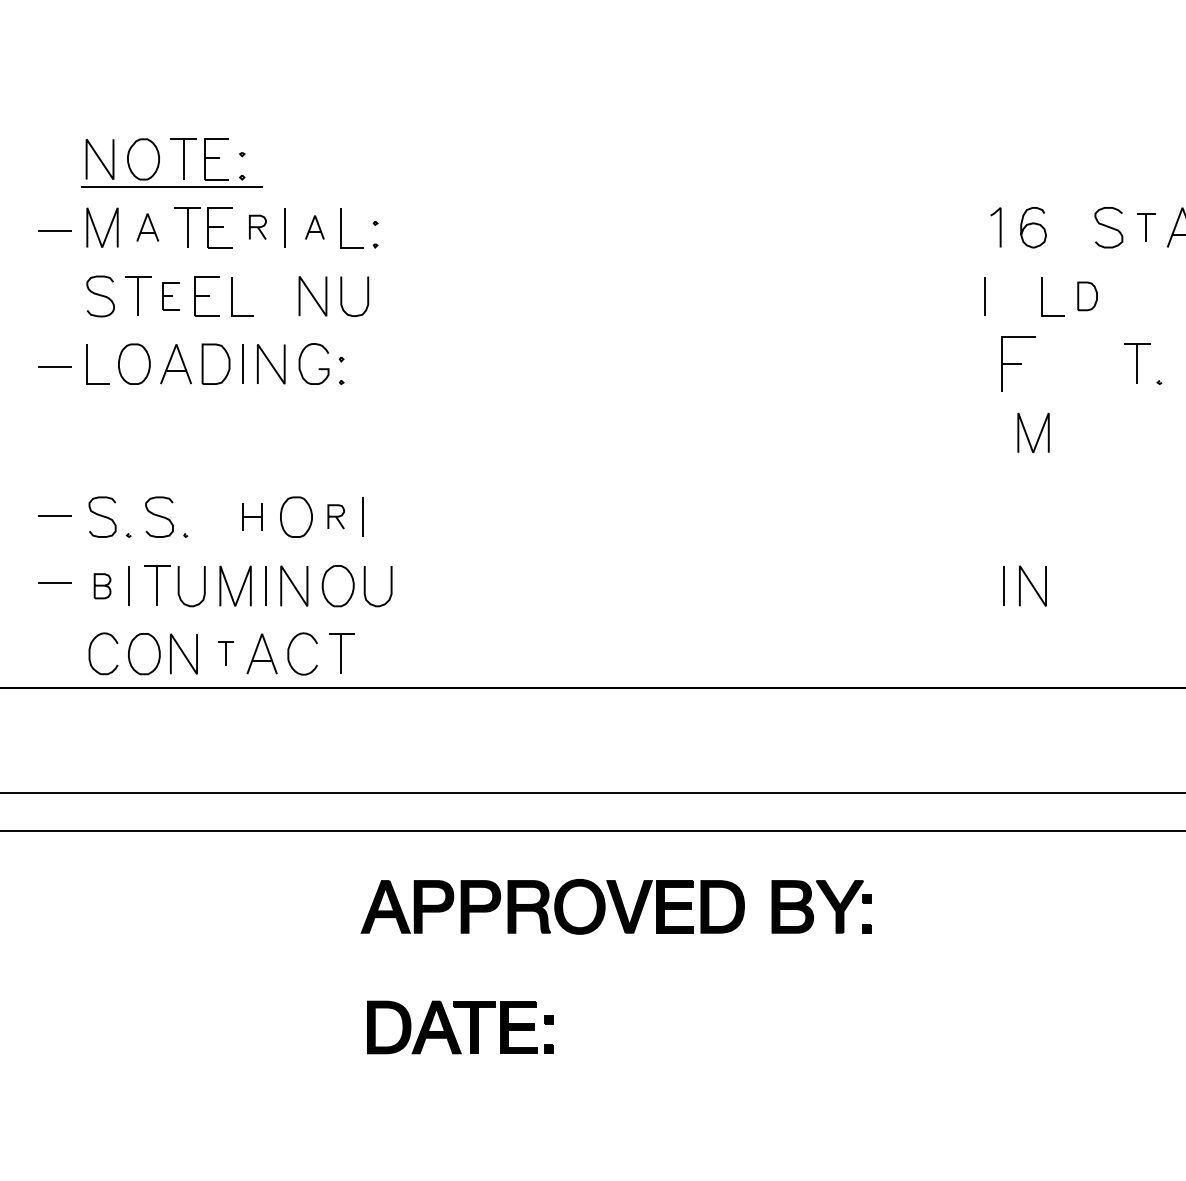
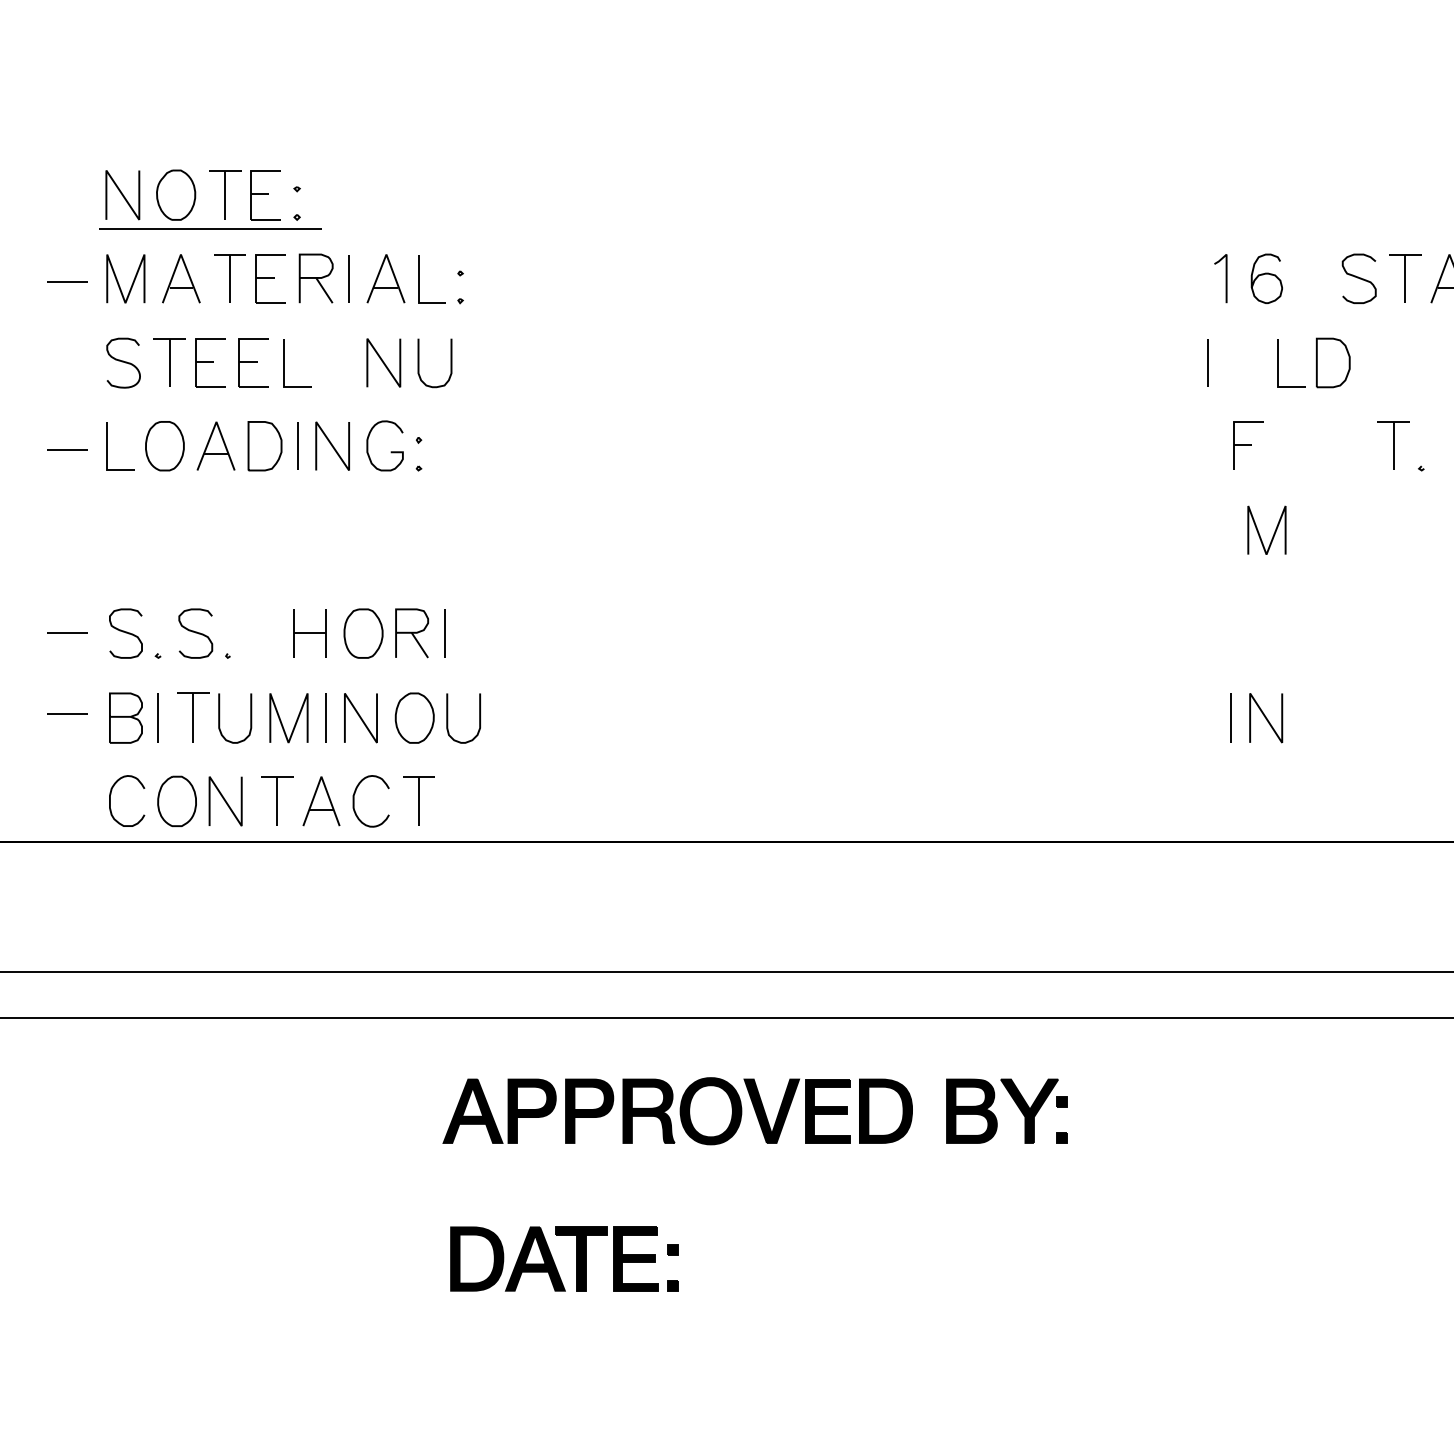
part: (147, 227) -> (180, 278), size x1.43
part: (257, 227) -> (315, 278), size x1.67
part: (314, 227) -> (385, 278), size x1.67
part: (1146, 227) -> (1405, 278), size x1.43
part: (171, 296) -> (210, 363), size x1.43
part: (1087, 296) -> (1333, 363), size x1.43
part: (1017, 363) -> (1247, 445), size x0.71
part: (252, 516) -> (309, 632), size x1.43
part: (336, 516) -> (412, 632), size x1.67
part: (102, 586) -> (125, 718), size x1.67
part: (225, 653) -> (276, 800), size x1.67

